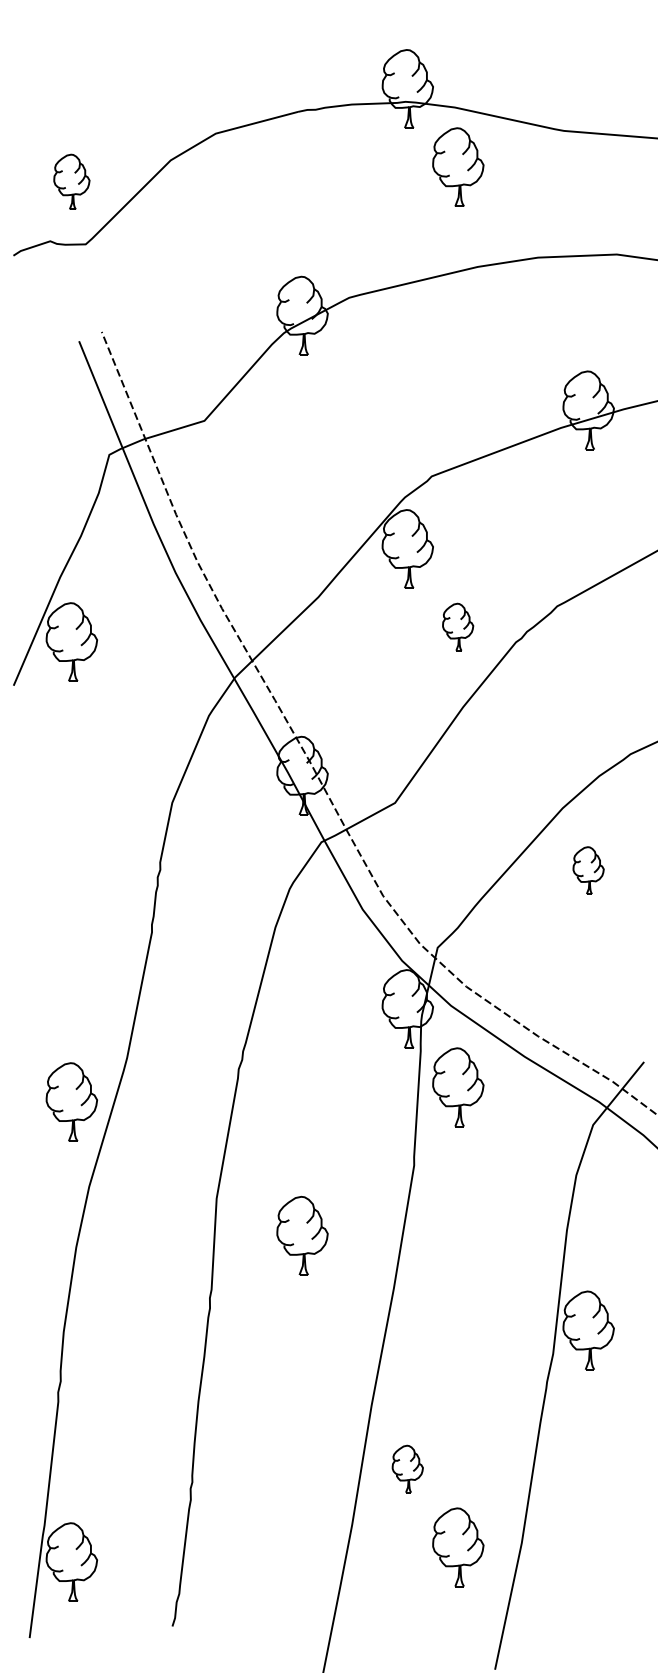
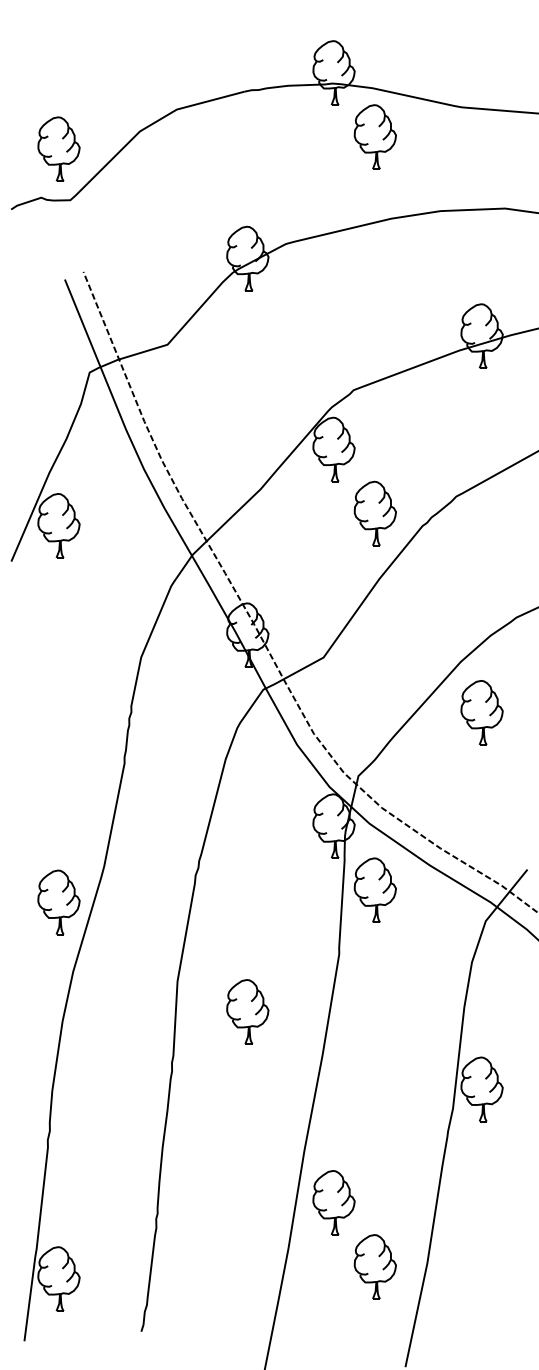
part: (71, 181) -> (58, 148), size x1.43
part: (457, 627) -> (374, 513), size x1.67
part: (587, 870) -> (481, 712), size x1.67
part: (407, 1468) -> (333, 1202), size x1.67

